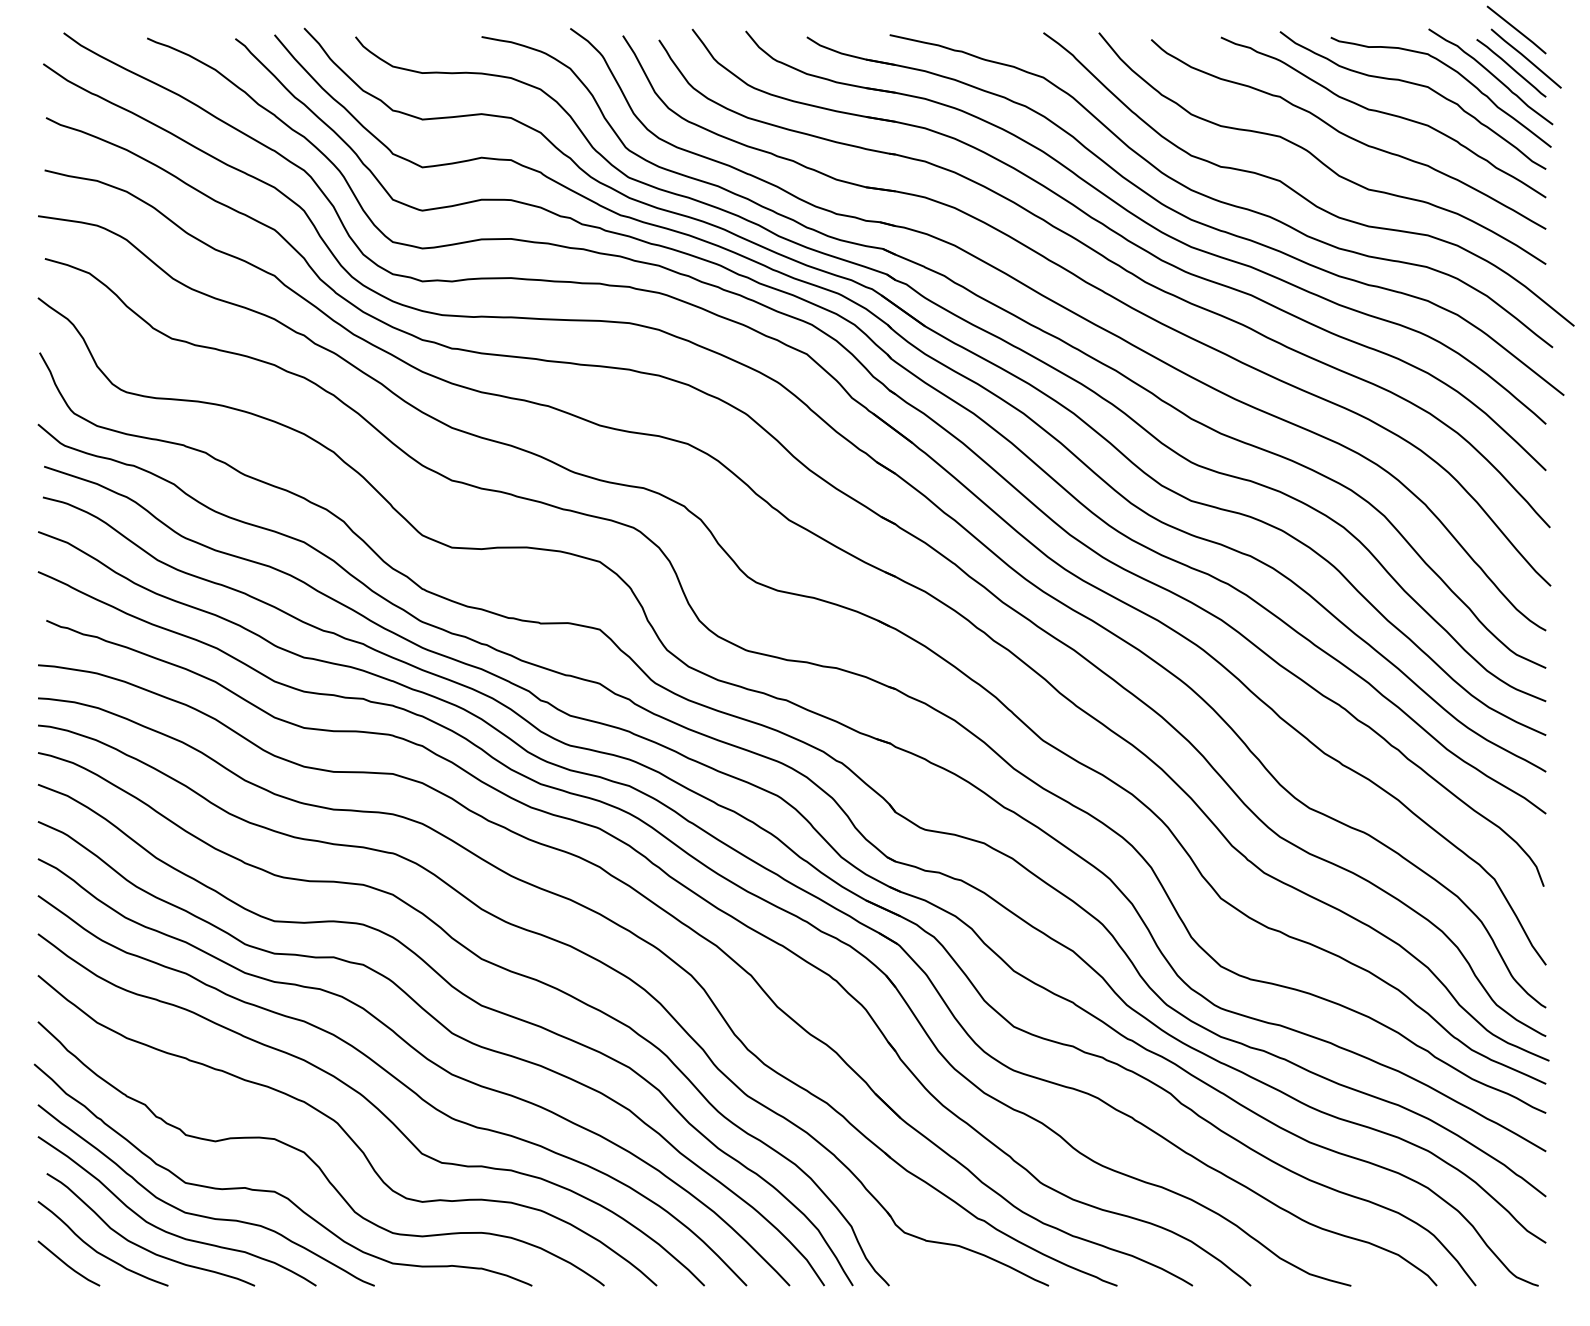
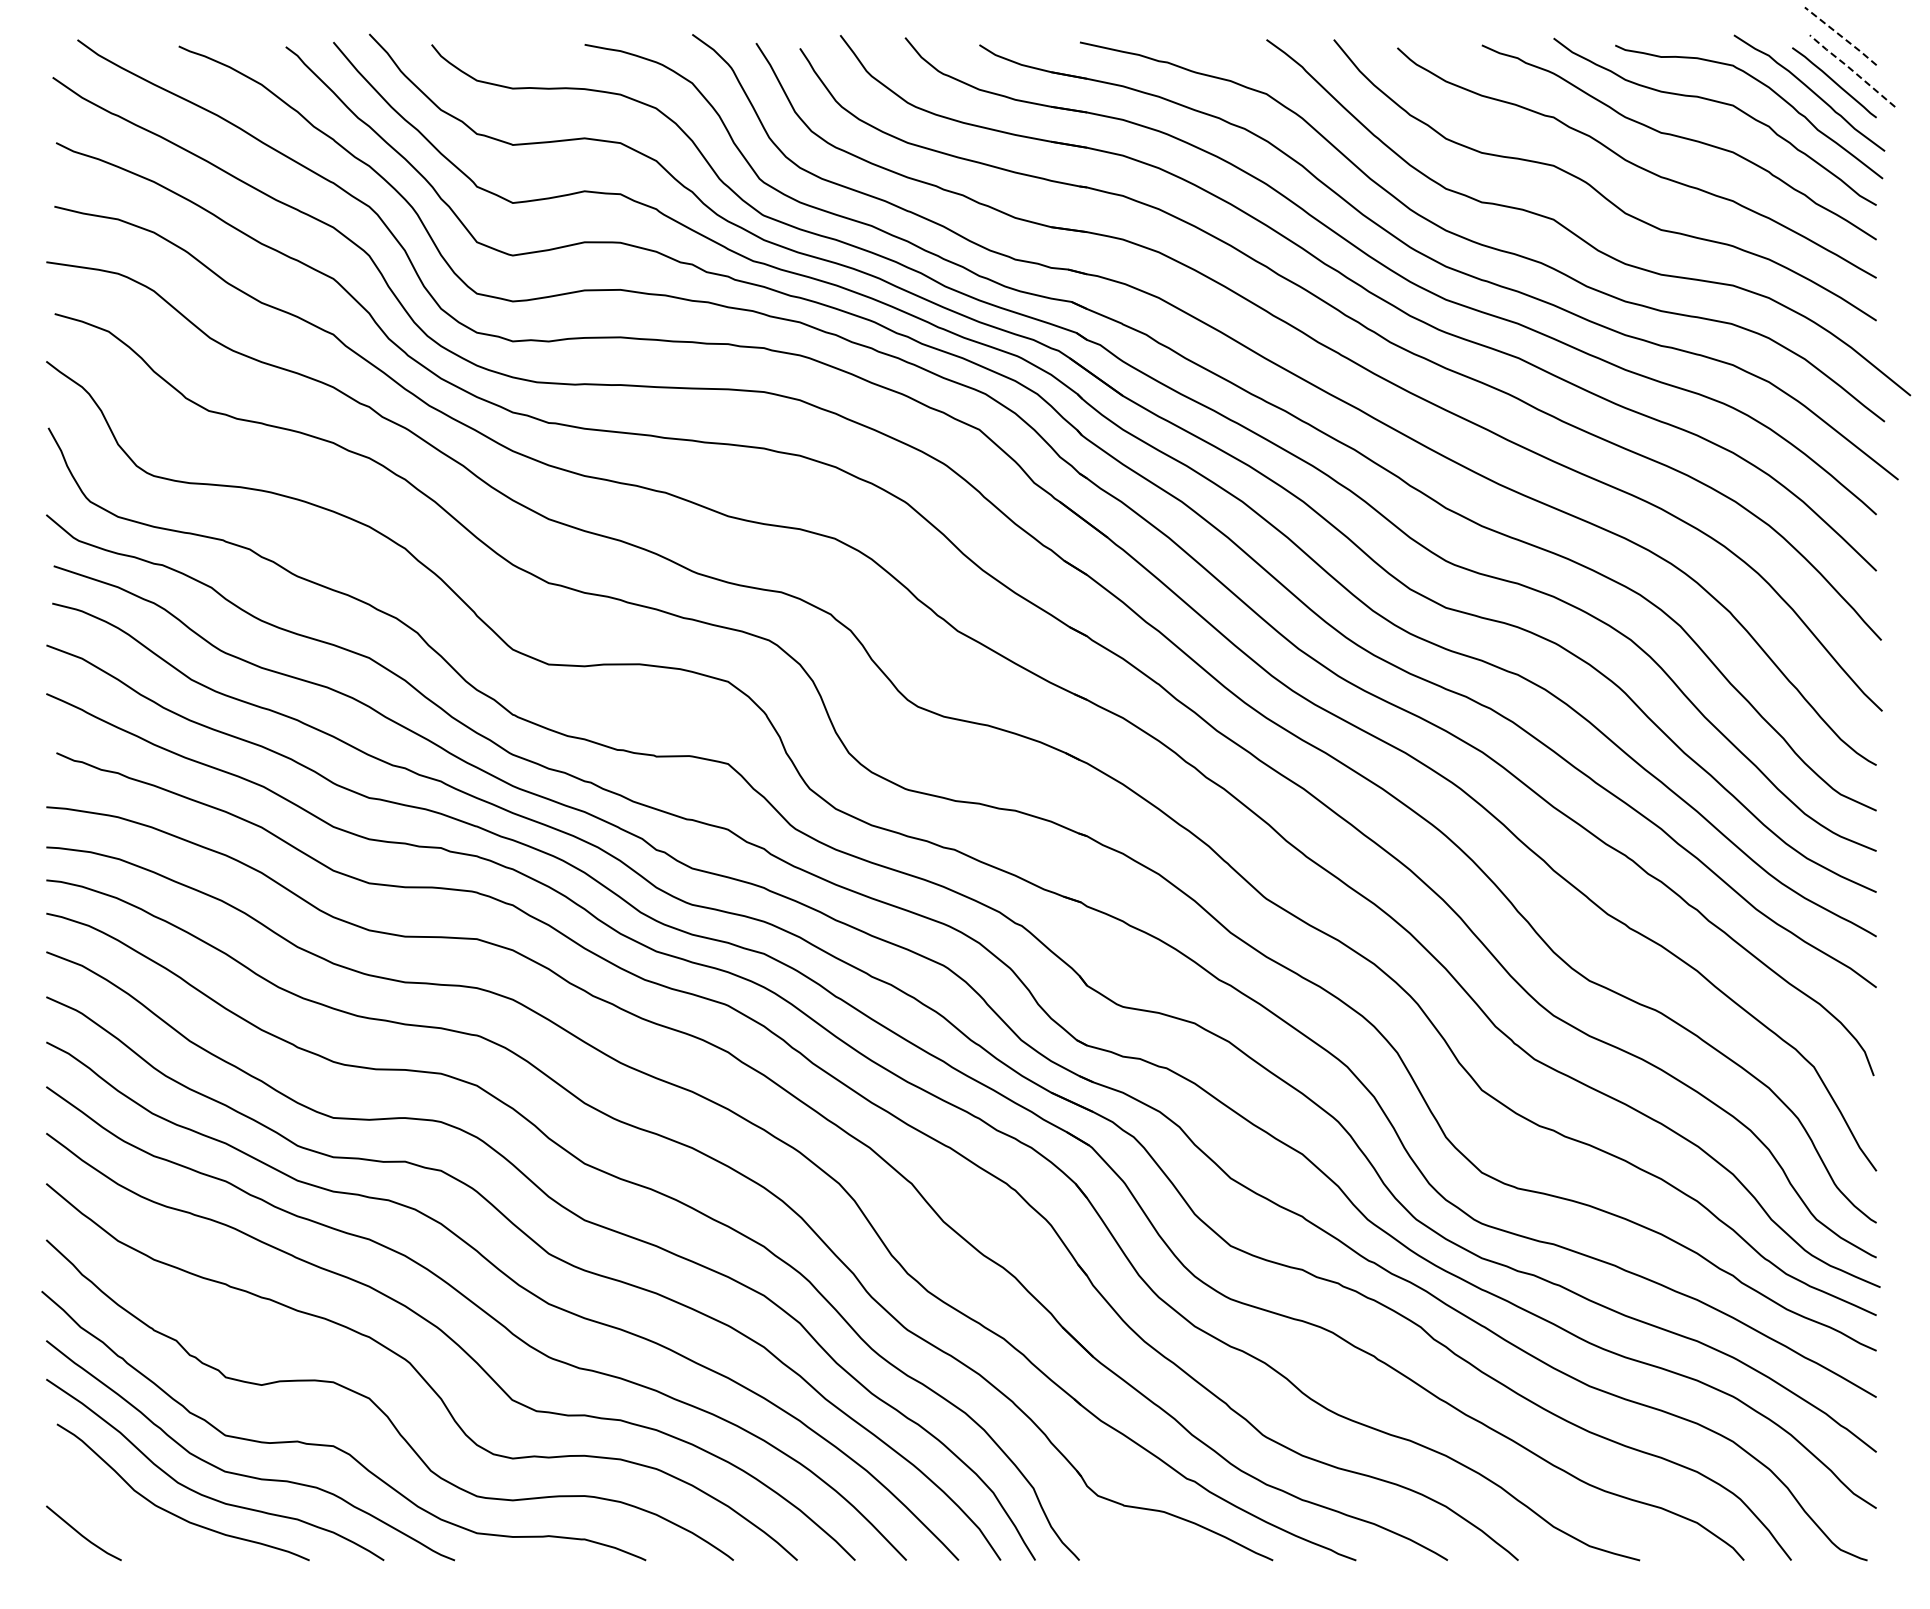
line: (1517, 30) -> (1841, 36), solid -> dashed
line: (1525, 57) -> (1851, 69), solid -> dashed
curve: (99, 1252) -> (120, 1519), removed

